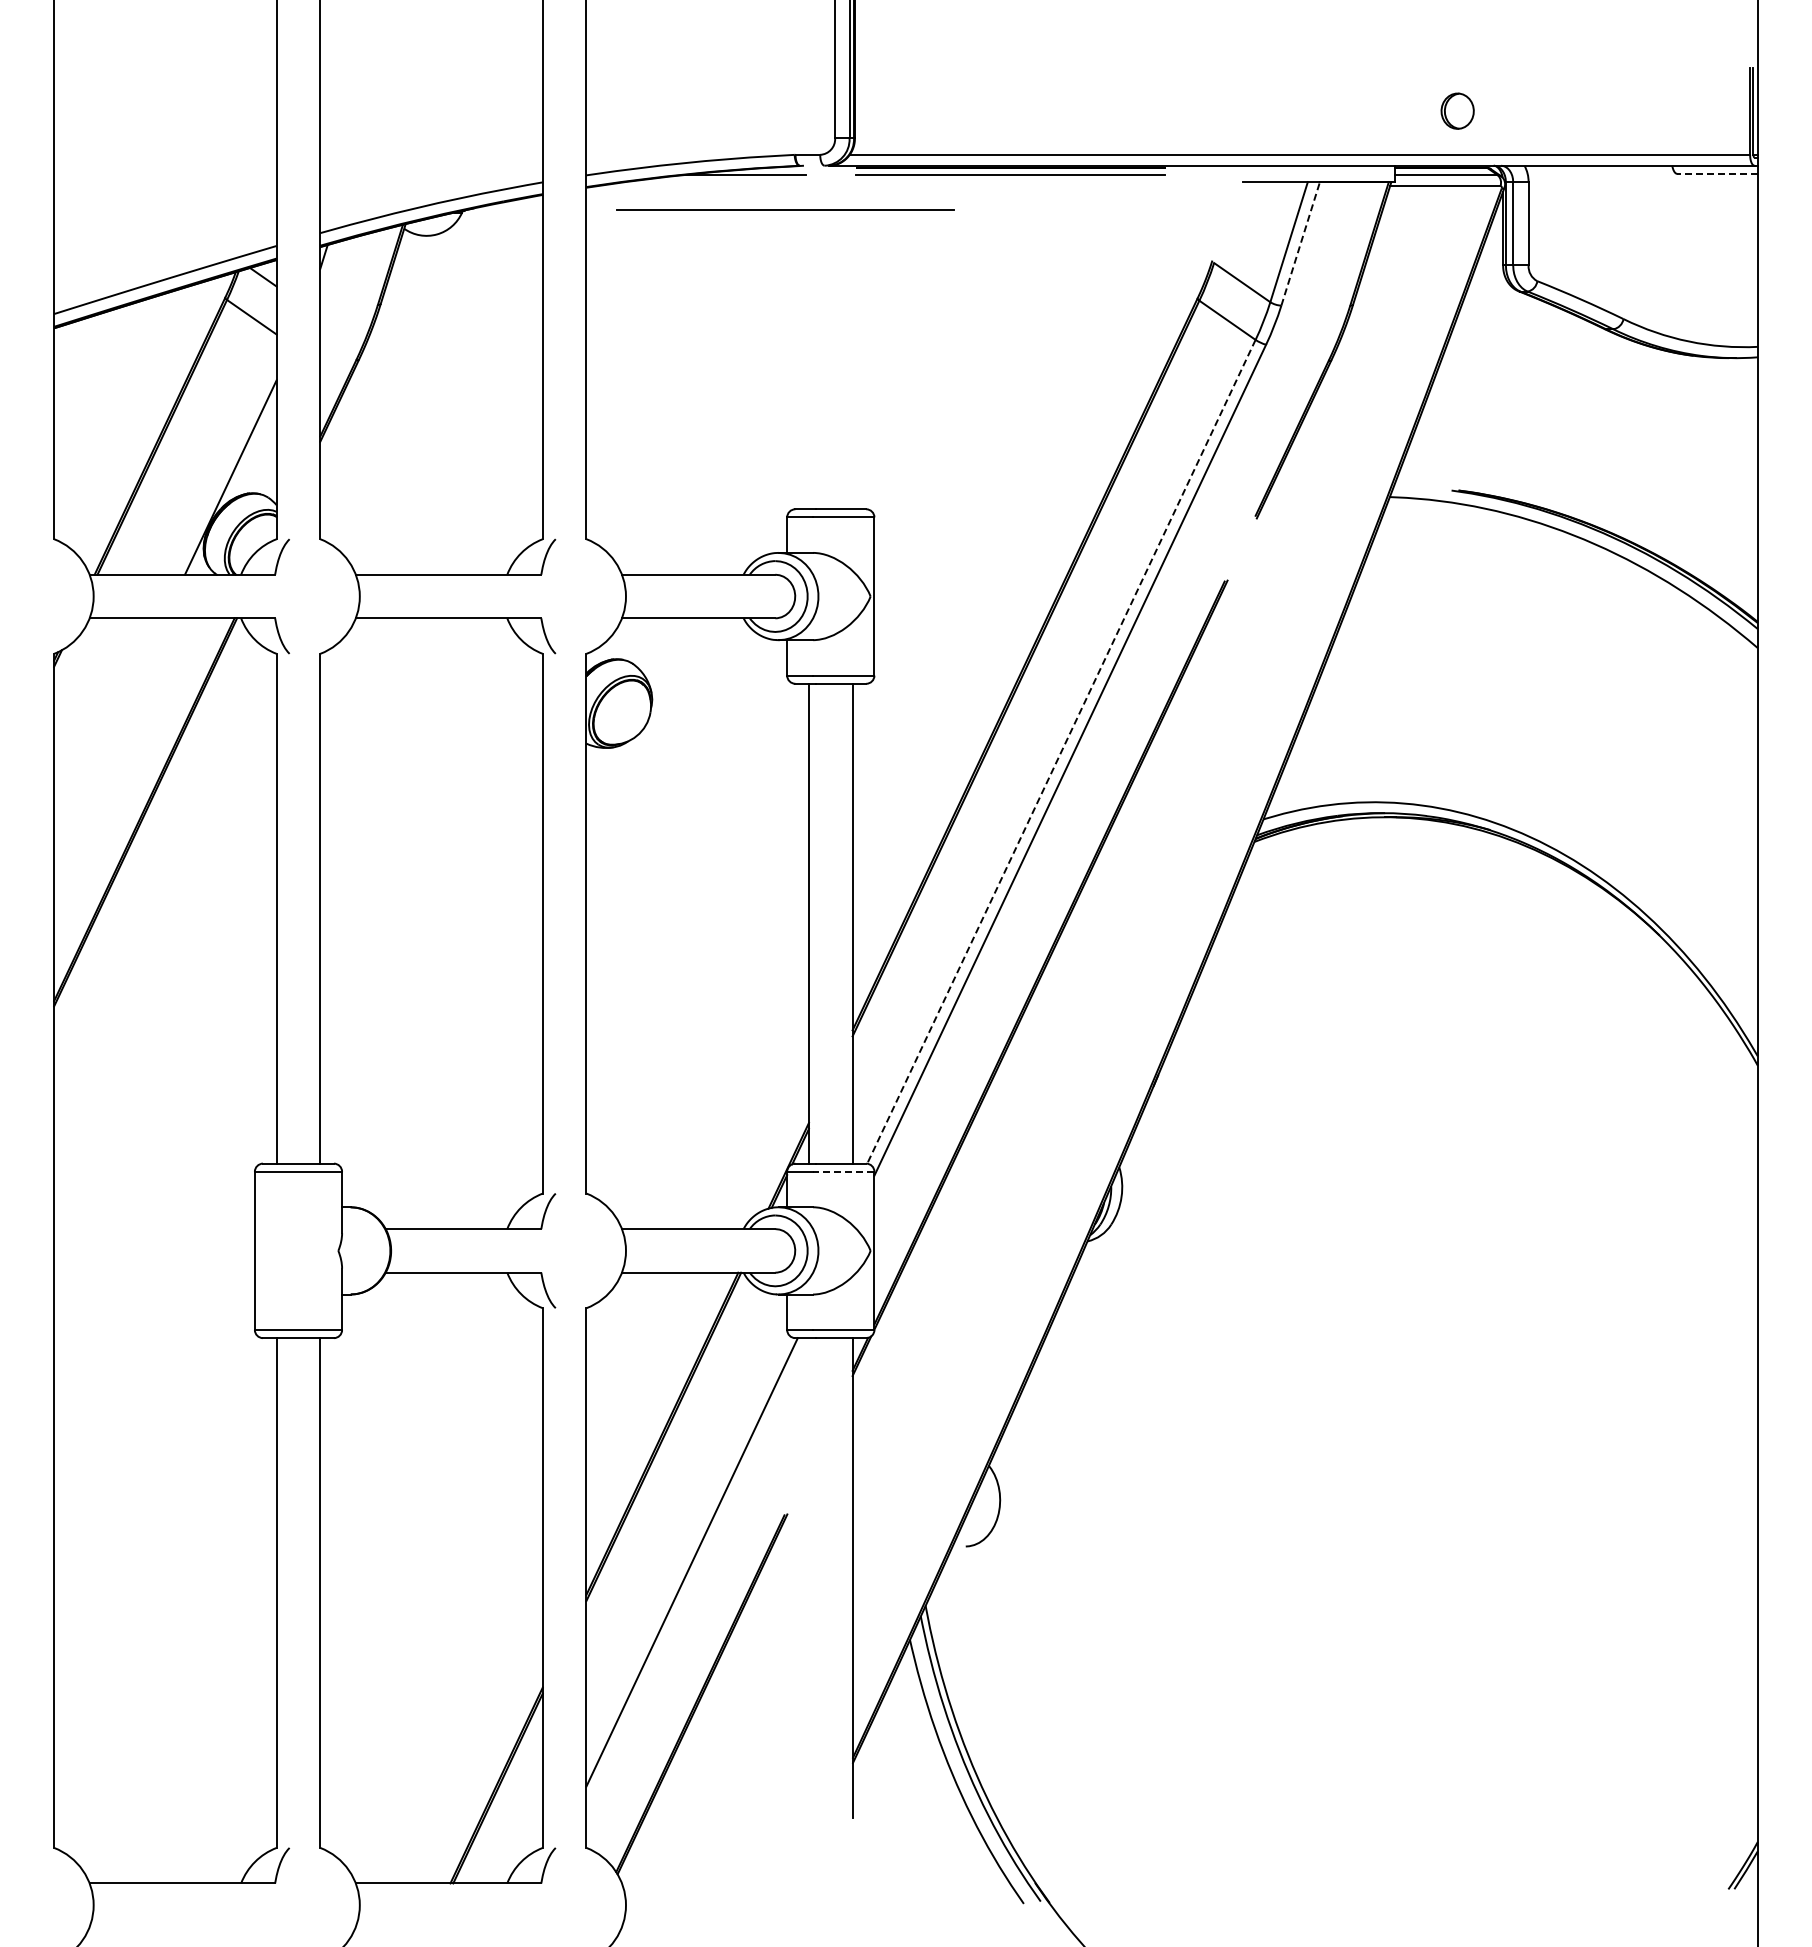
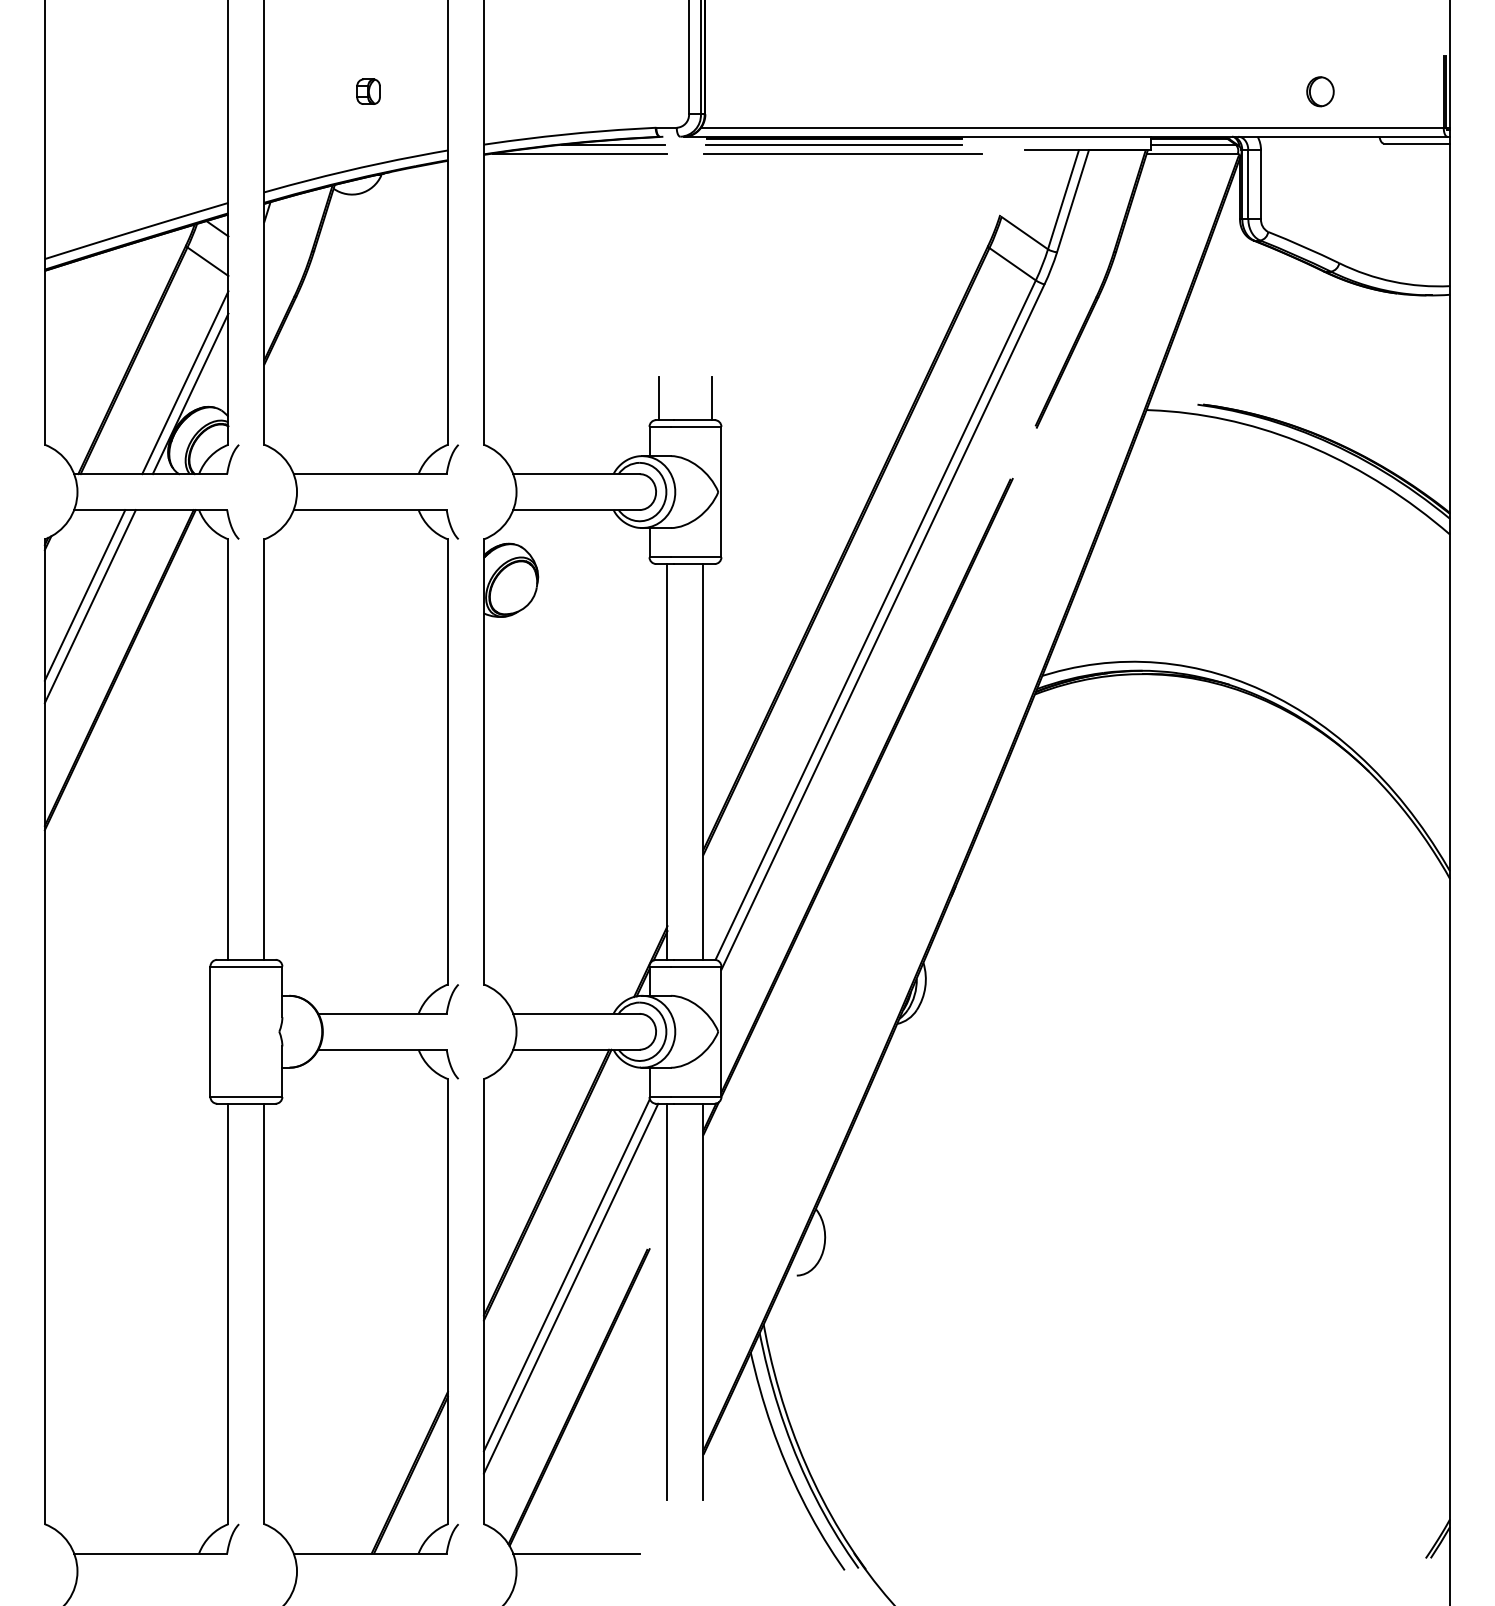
part: (446, 110) -> (368, 91), added
part: (1457, 110) -> (1320, 91), moved
line: (1717, 173) -> (1416, 143), dashed -> solid
line: (702, 186) -> (579, 153), added
line: (785, 209) -> (843, 153), moved
line: (1300, 243) -> (1072, 200), dashed -> solid
line: (224, 463) -> (185, 382), added
line: (798, 483) -> (658, 398), added
line: (863, 483) -> (712, 398), added
line: (102, 721) -> (84, 595), added
line: (109, 735) -> (90, 606), added
line: (1061, 752) -> (875, 620), dashed -> solid
line: (843, 1171) -> (695, 966), dashed -> solid
line: (686, 1545) -> (566, 1274), added
line: (808, 1578) -> (667, 1302), added
line: (698, 1883) -> (576, 1553), added

